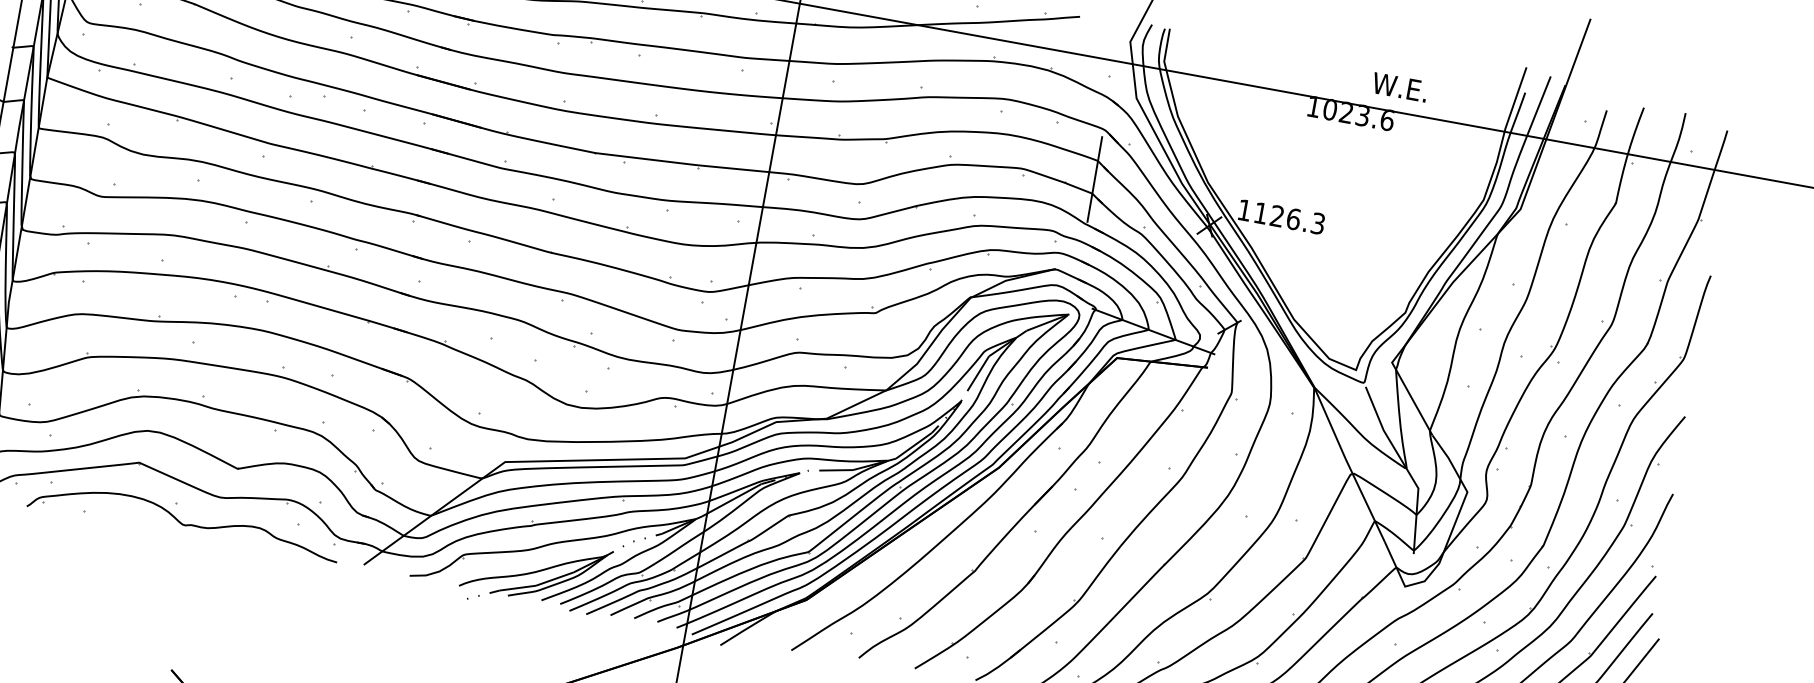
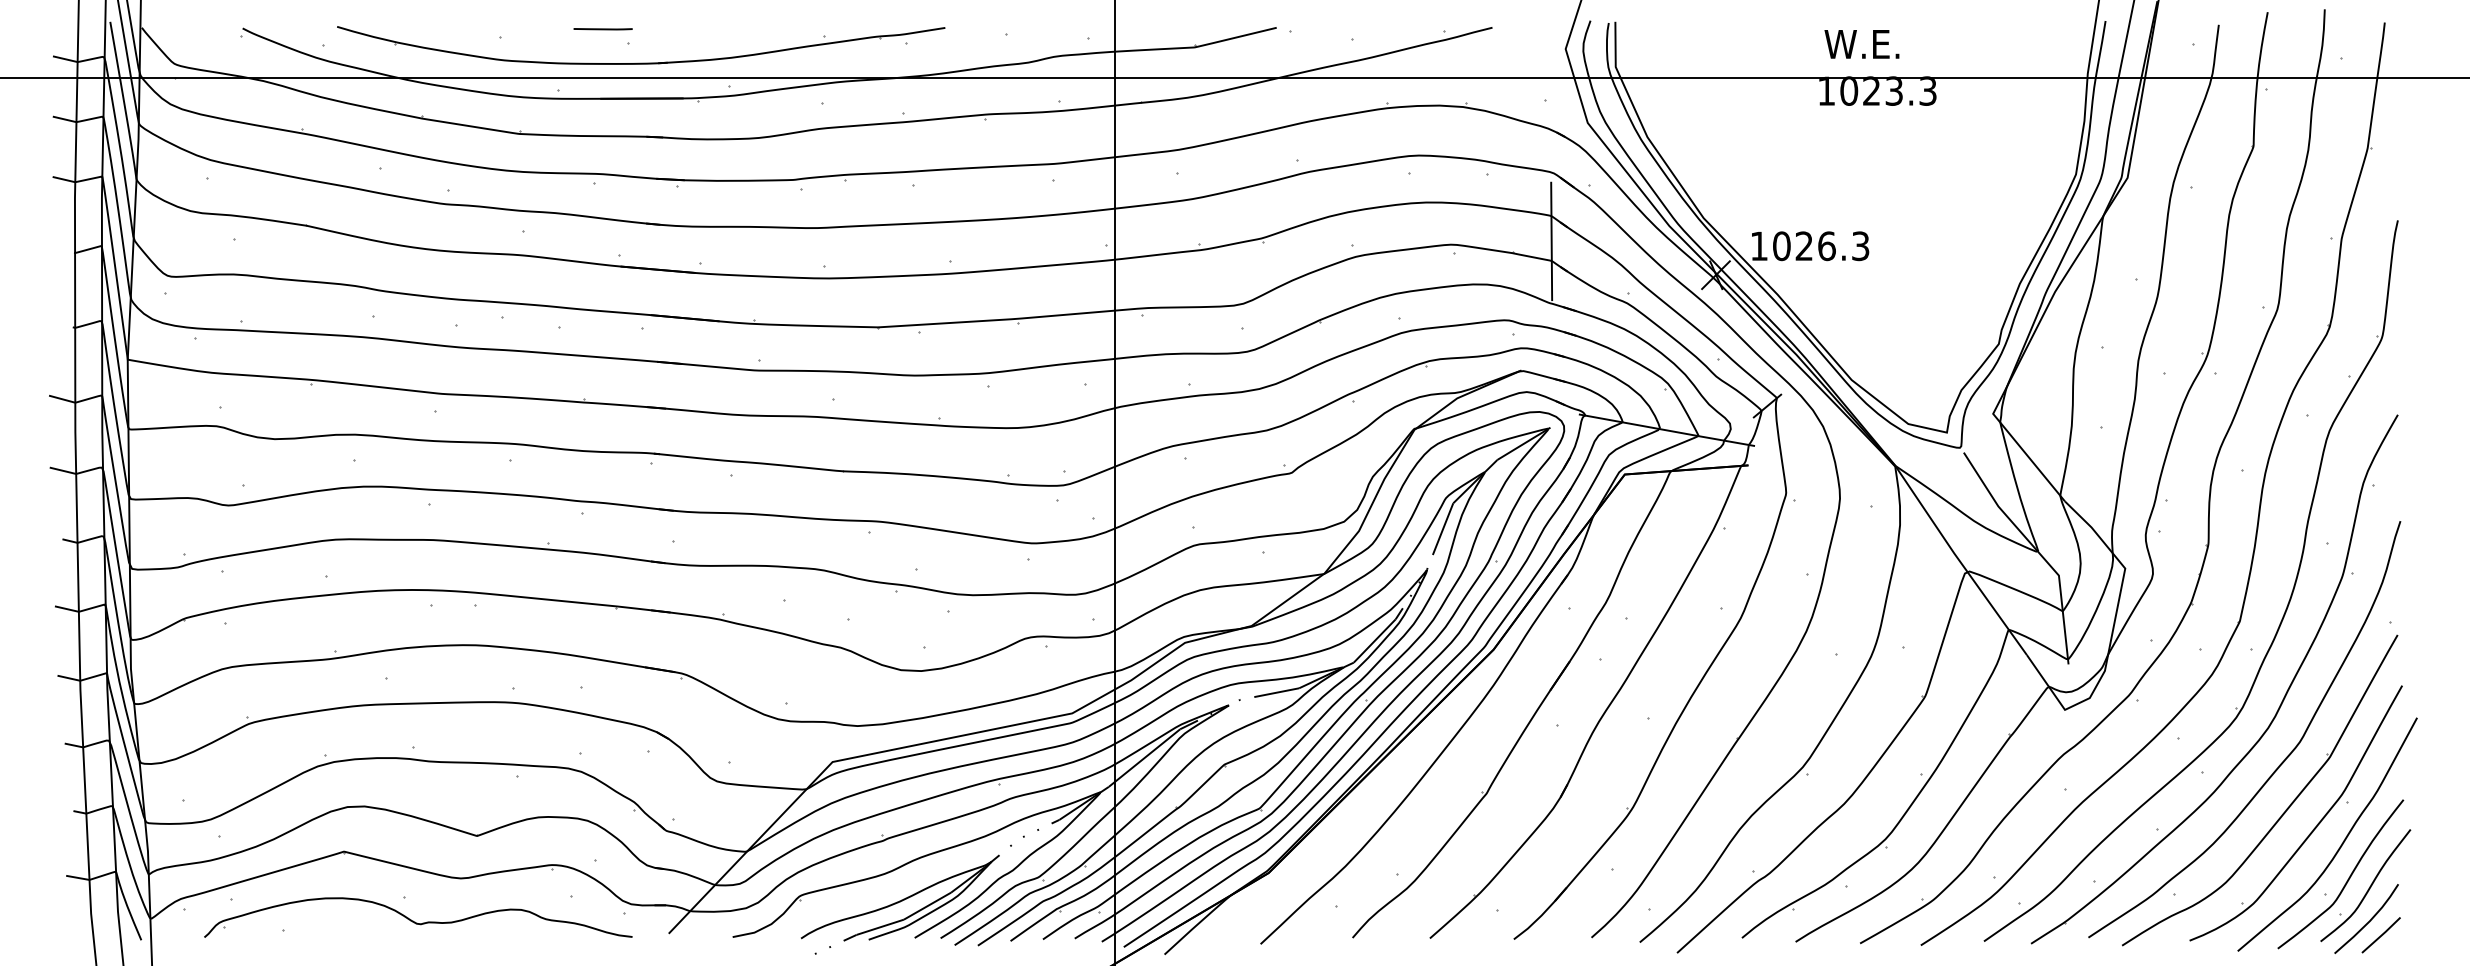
text: (1399, 87) -> (1861, 44), moved
text: (1387, 119) -> (1928, 90), 1023.6 -> 1023.3
text: (1260, 213) -> (1781, 246), 1126.3 -> 1026.3

